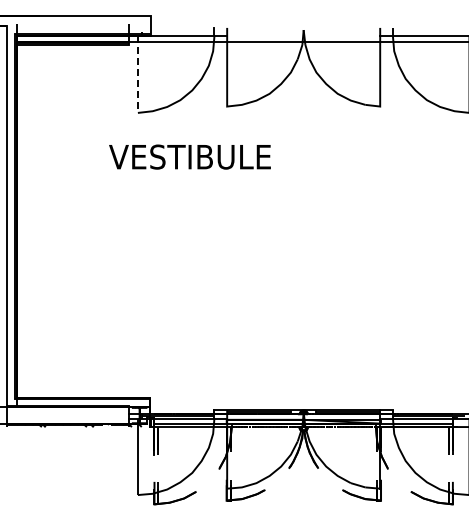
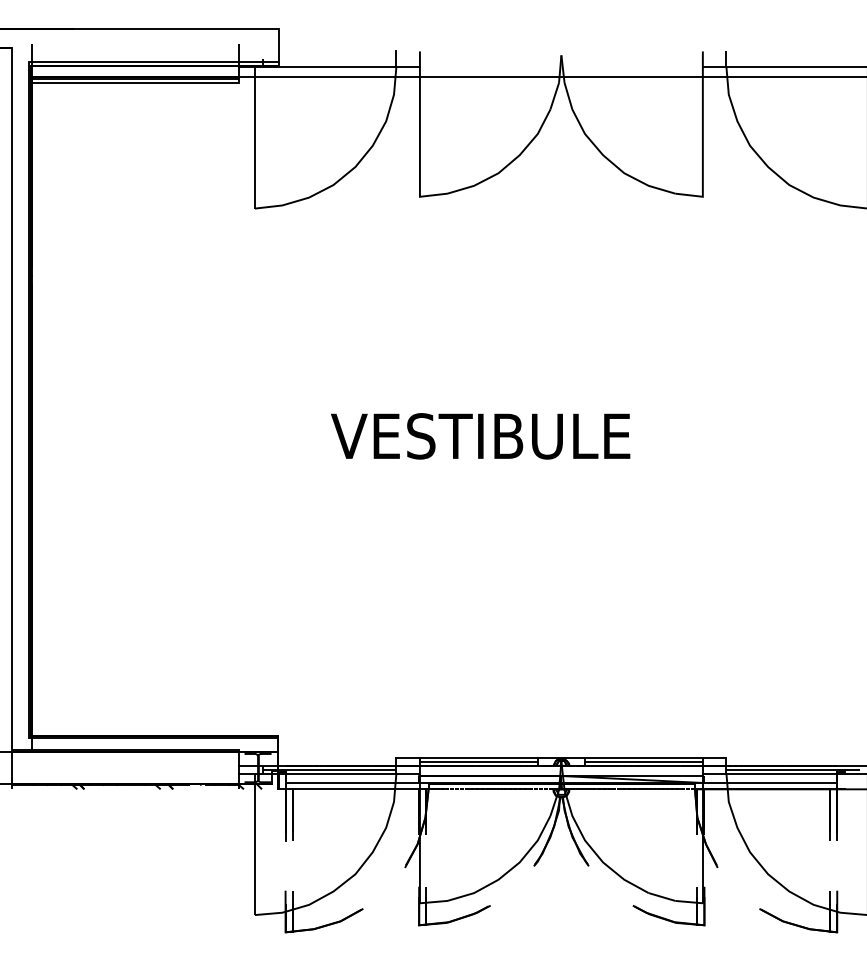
line: (137, 75) -> (254, 139), dashed -> solid
text: (189, 156) -> (479, 435), moved

